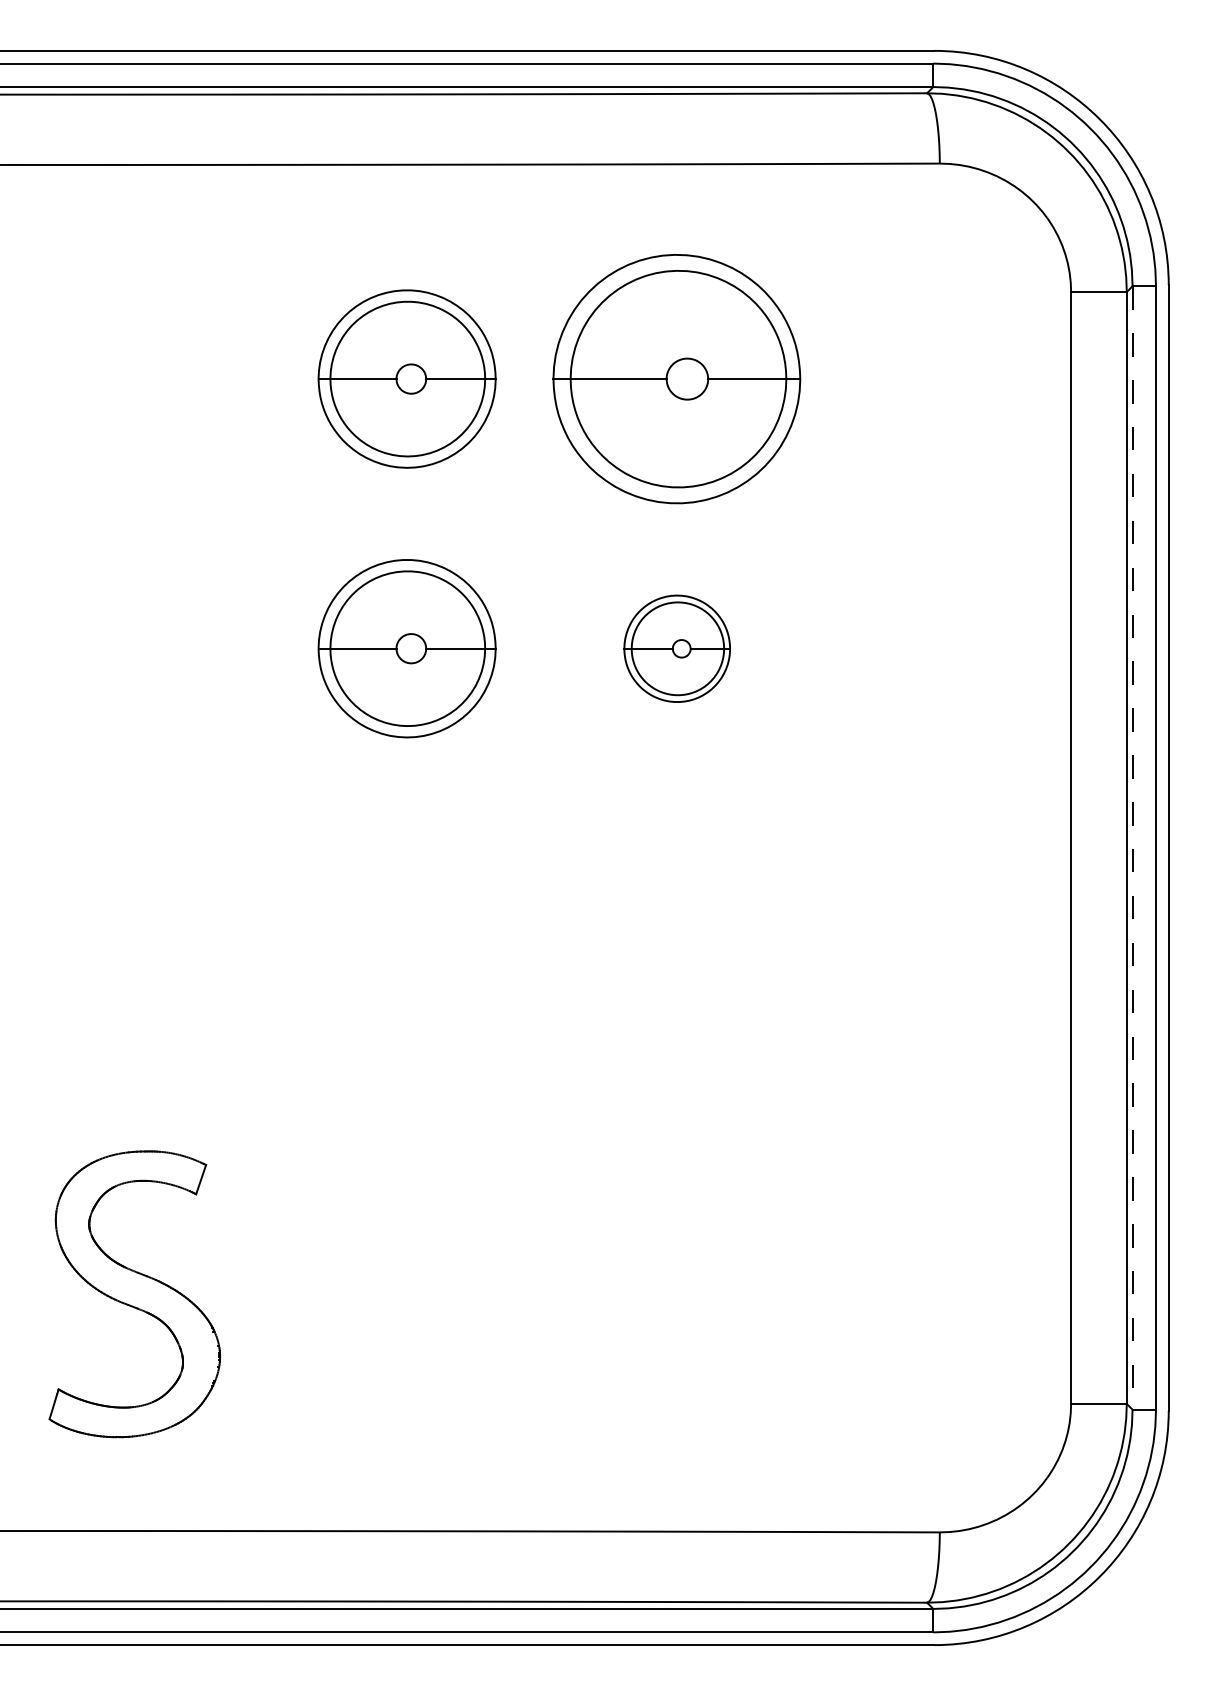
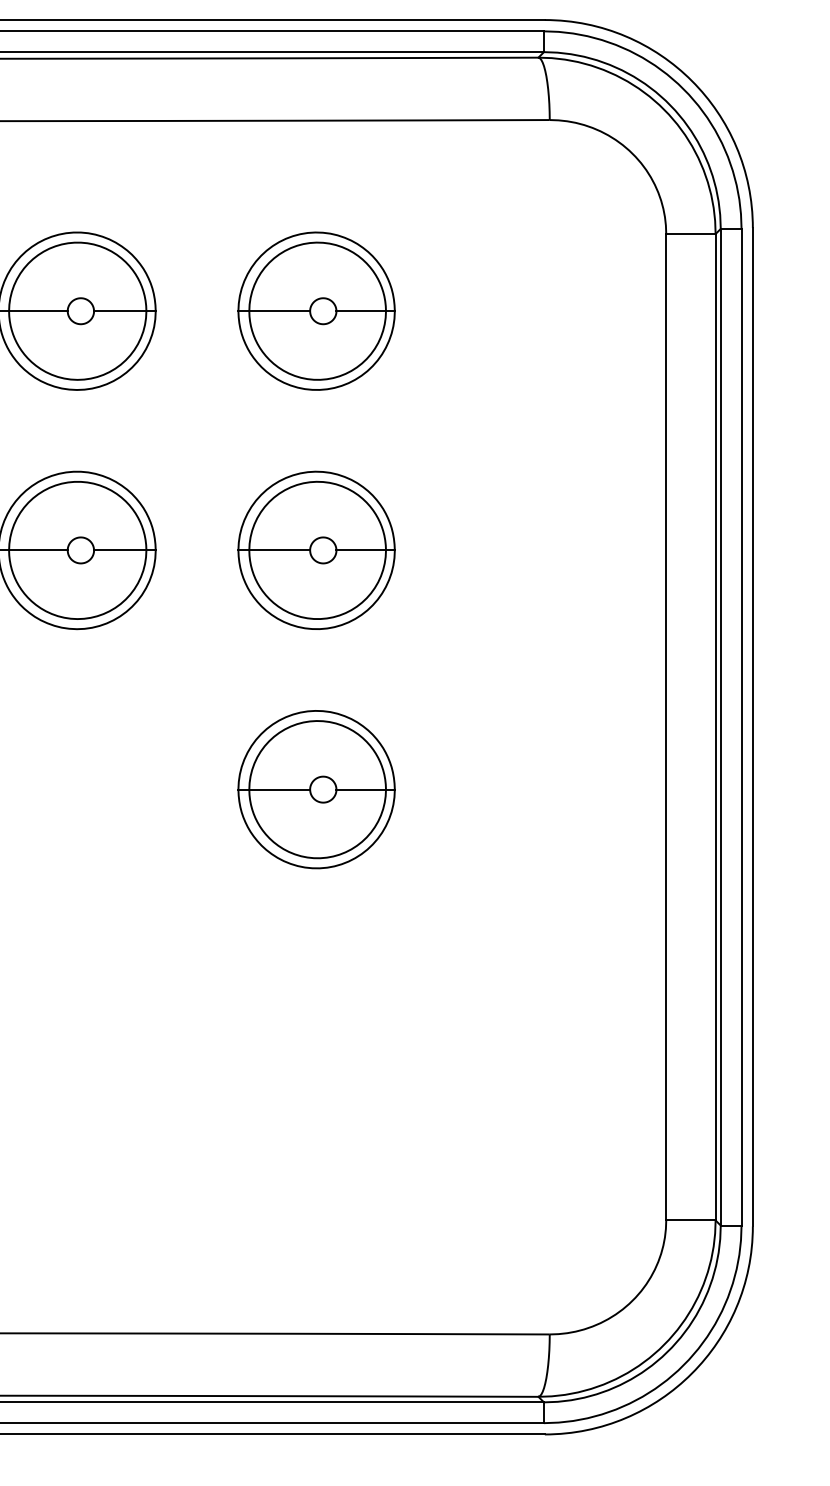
part: (677, 378) -> (317, 310), size x0.71
part: (677, 648) -> (317, 550), size x1.67
line: (1132, 848) -> (720, 727), dashed -> solid
part: (677, 917) -> (317, 788), added

